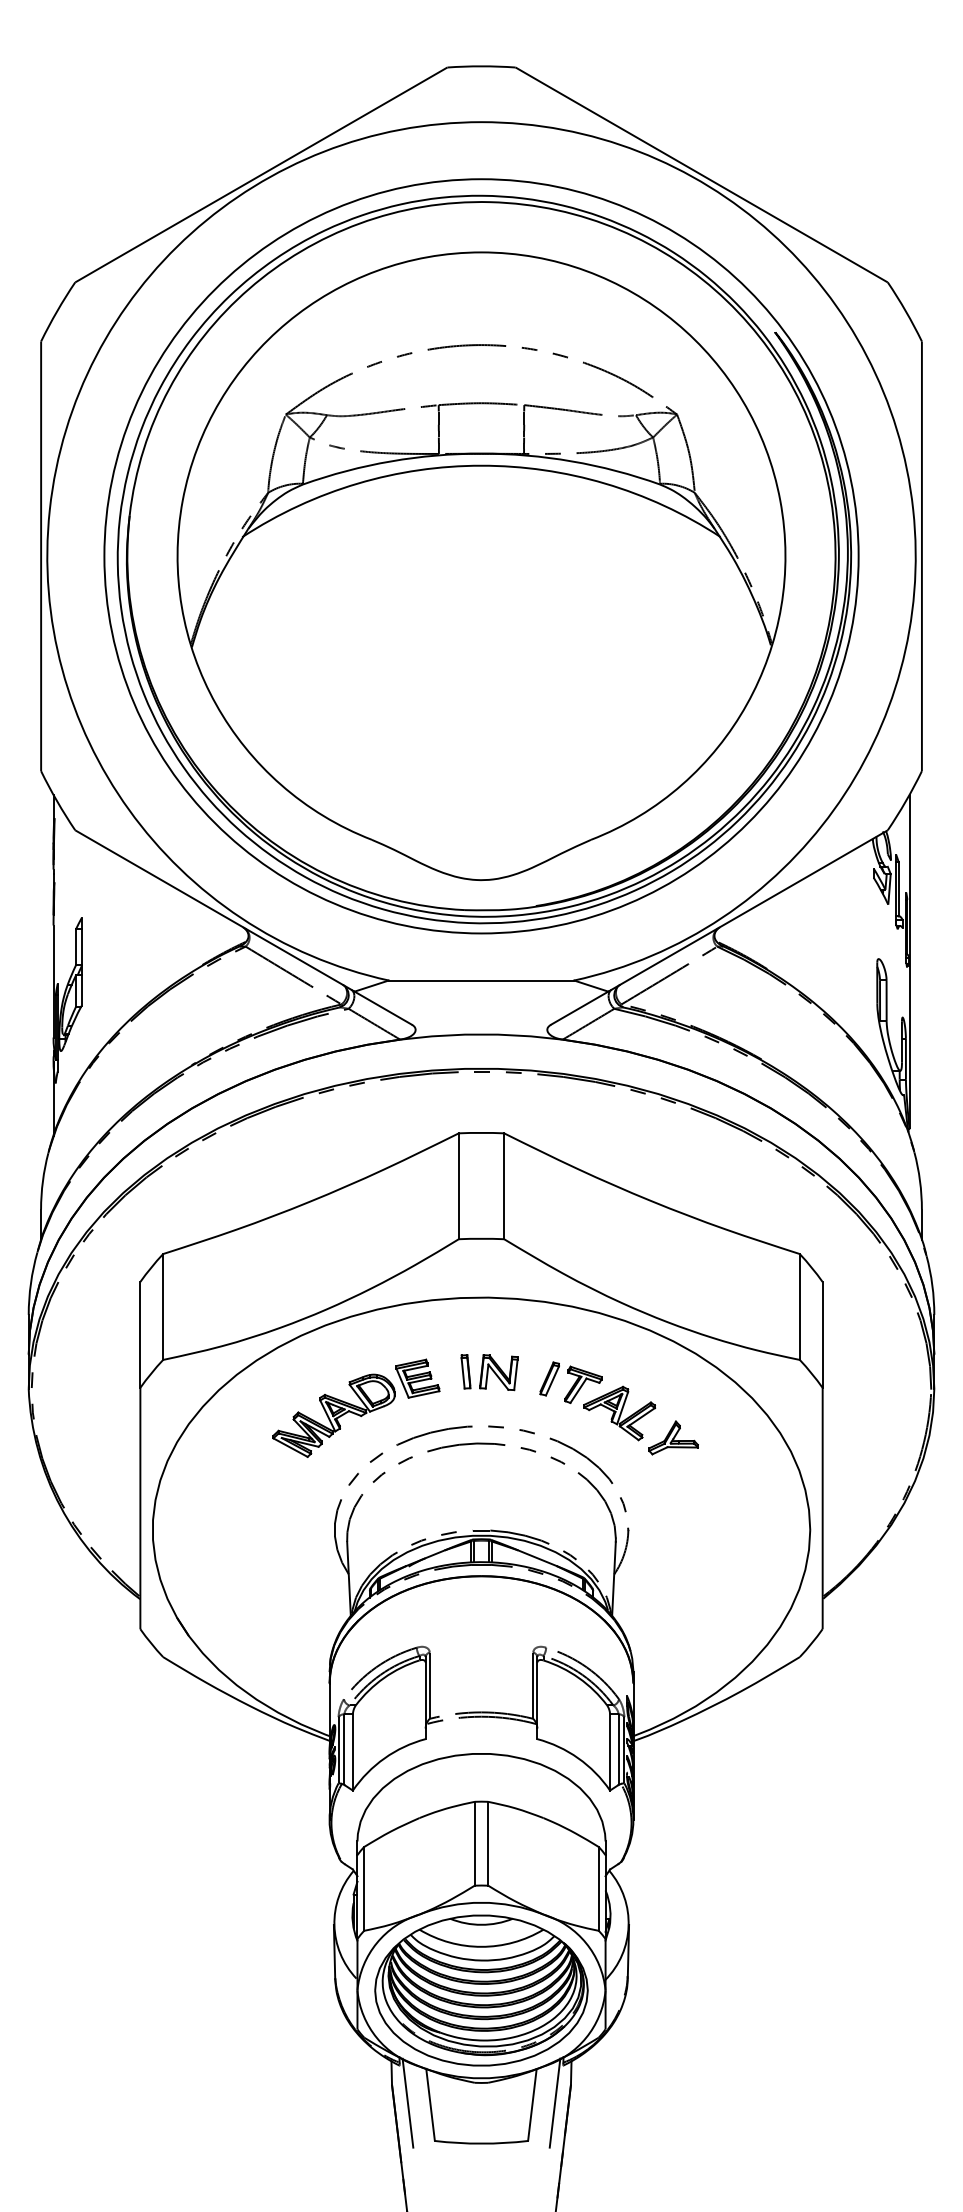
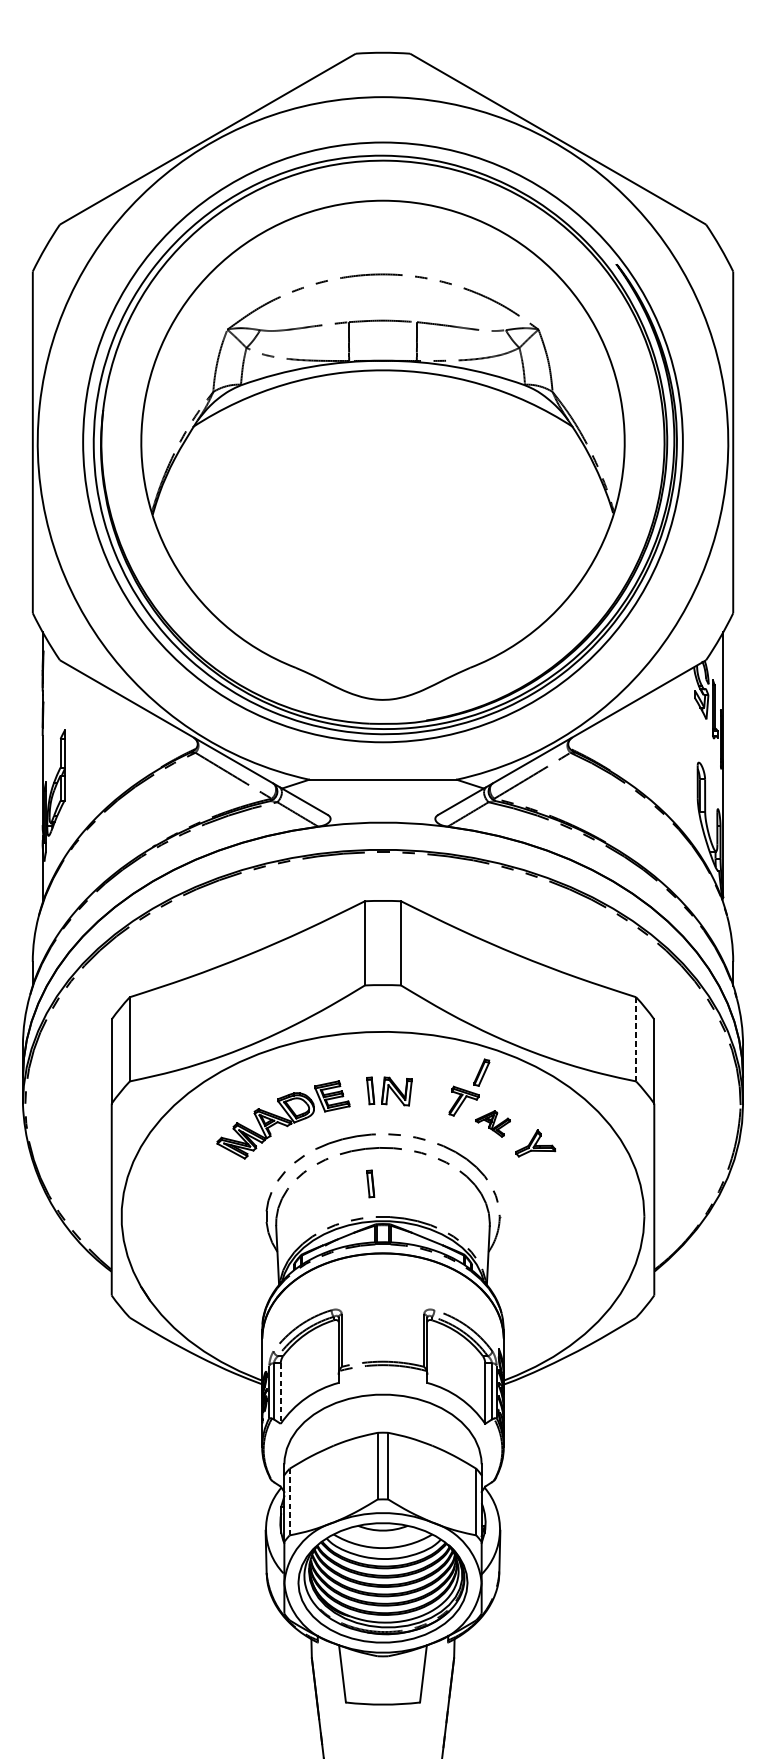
line: (799, 1307) -> (635, 1039), solid -> dashed
part: (549, 1378) -> (481, 1072), moved
part: (619, 1413) -> (492, 1124), size x0.6
part: (465, 1488) -> (370, 1183), added
line: (352, 1752) -> (280, 1393), solid -> dashed
line: (364, 1888) -> (289, 1501), solid -> dashed
line: (407, 2102) -> (324, 1671), removed
line: (554, 2102) -> (441, 1671), removed

